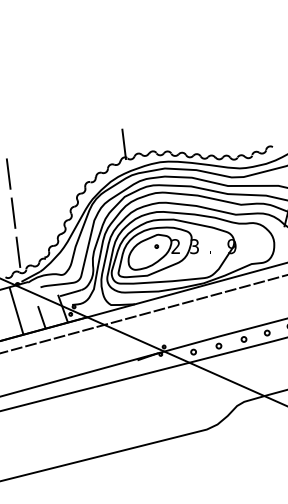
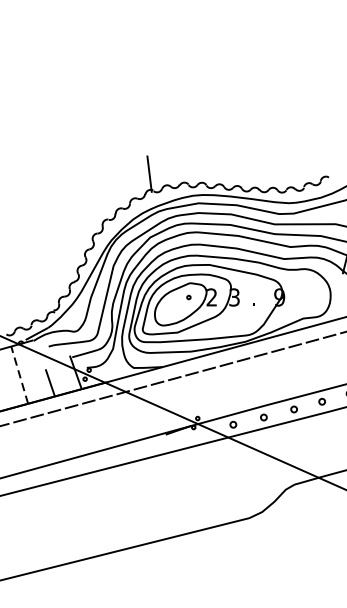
line: (8, 173) -> (10, 209), removed
line: (13, 212) -> (16, 256), removed
line: (18, 252) -> (22, 304), removed
line: (16, 311) -> (19, 375), solid -> dashed

